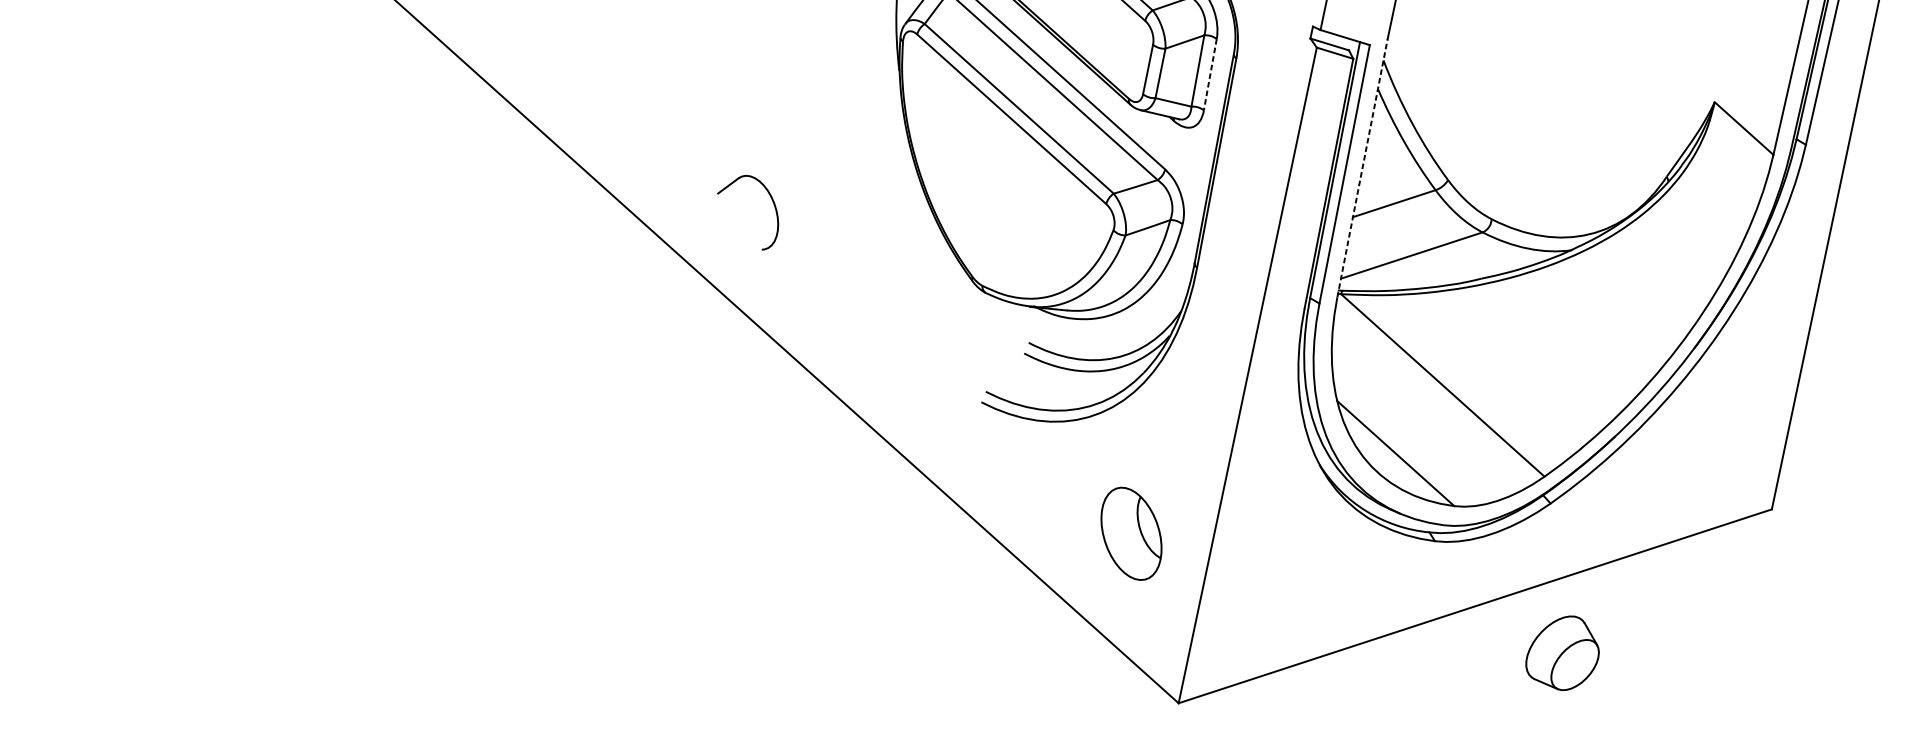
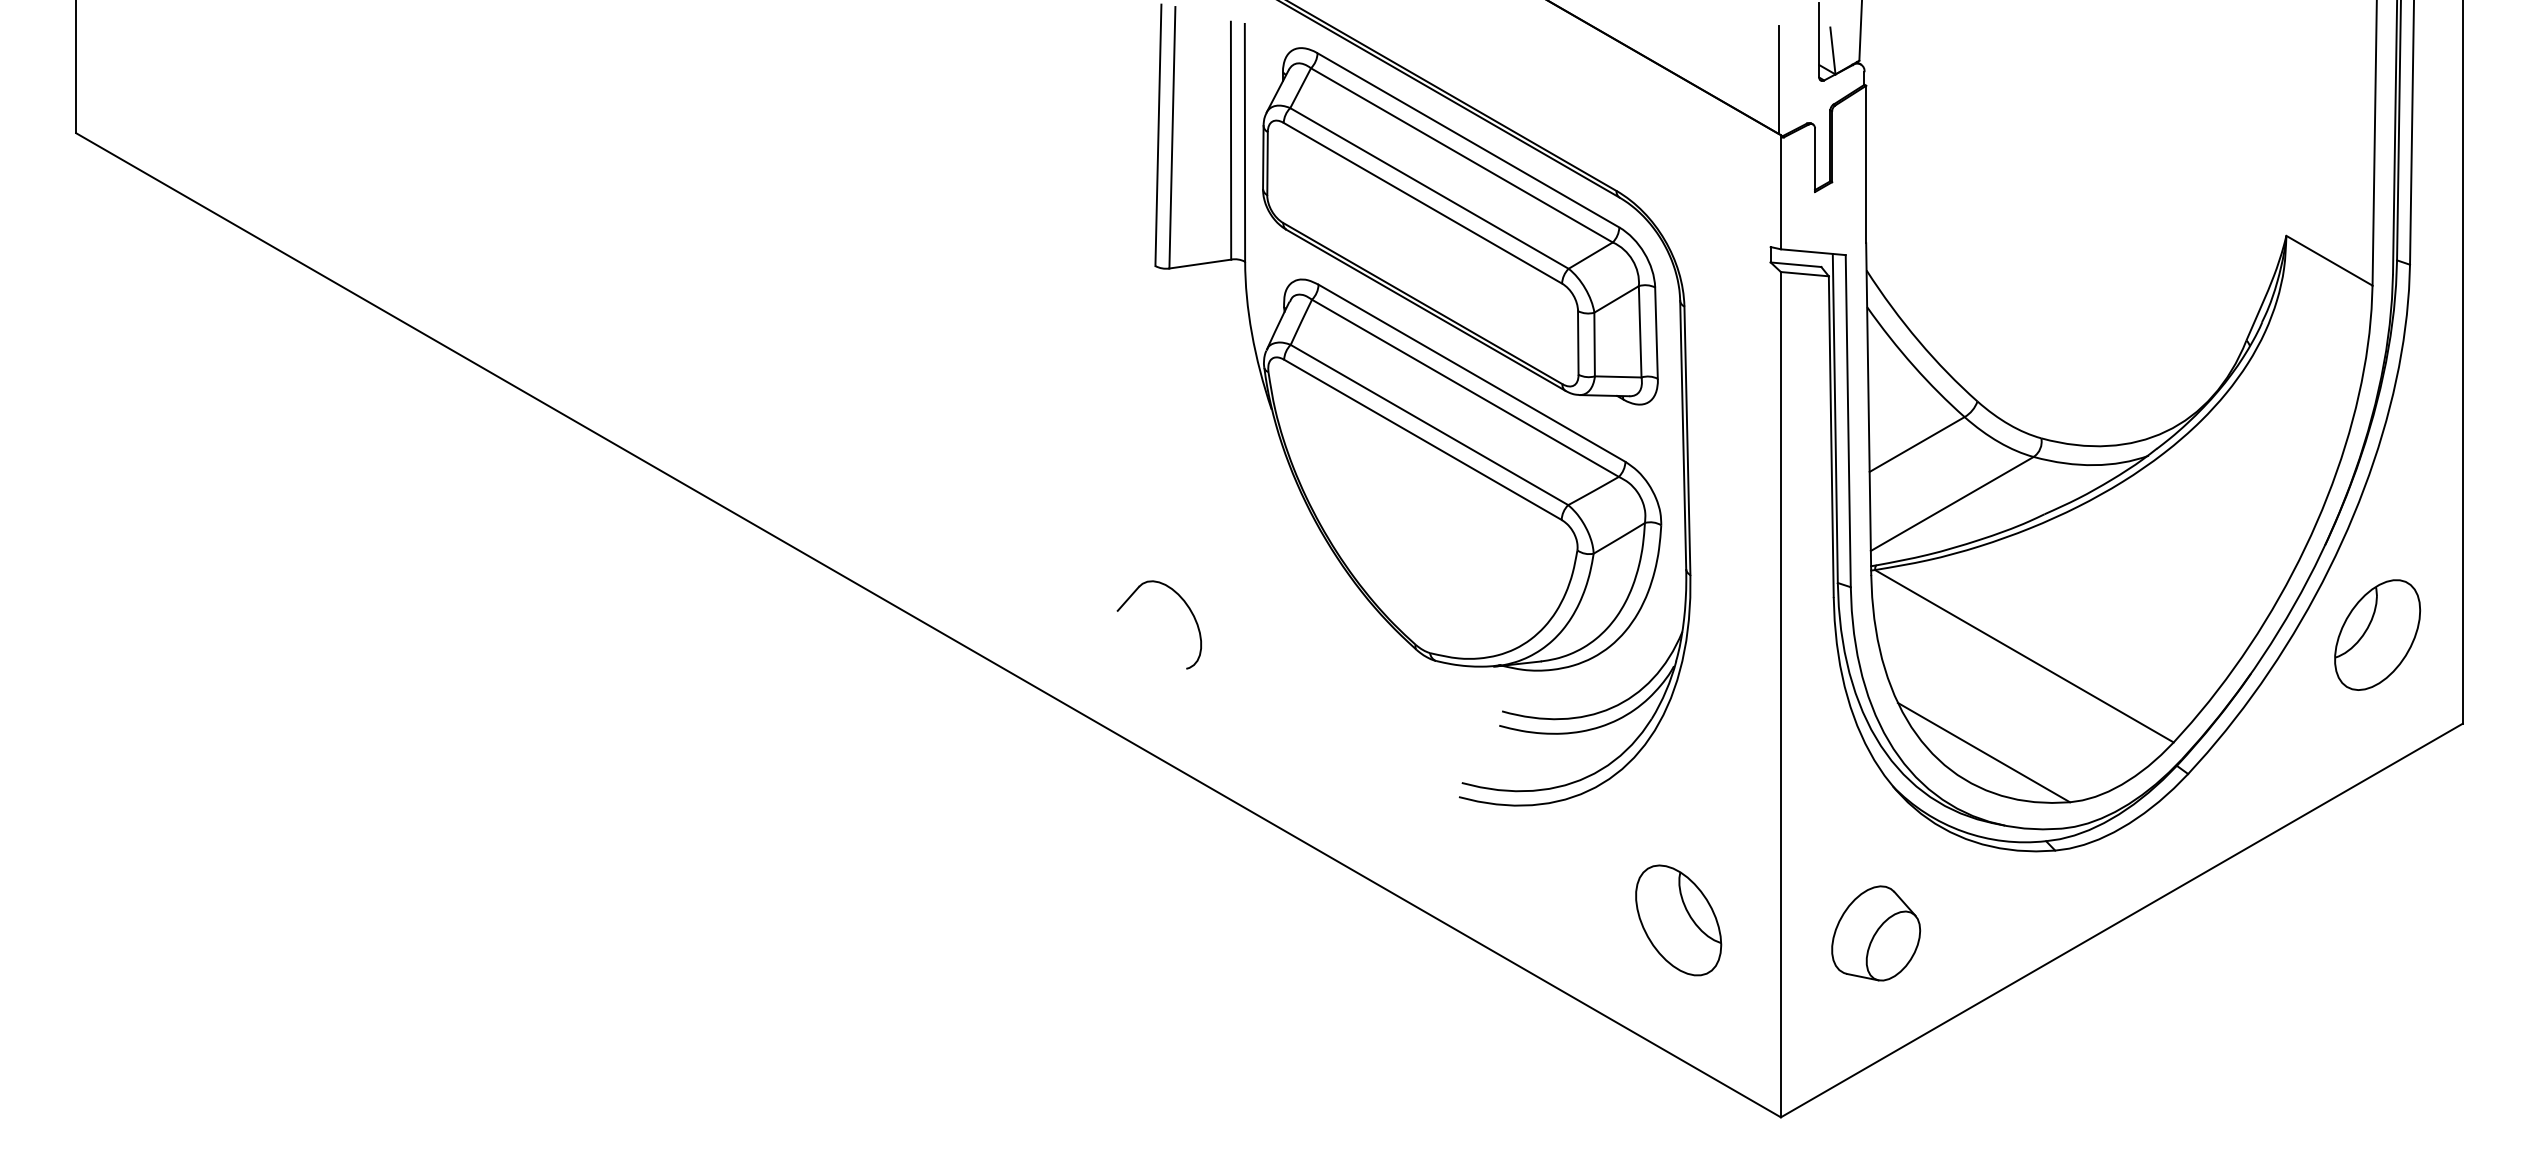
line: (1210, 74) -> (1656, 333), dashed -> solid
line: (1362, 168) -> (1868, 409), dashed -> solid
part: (771, 198) -> (1184, 603), moved
part: (1720, 426) -> (2377, 634), added
part: (1564, 652) -> (1876, 933), moved

